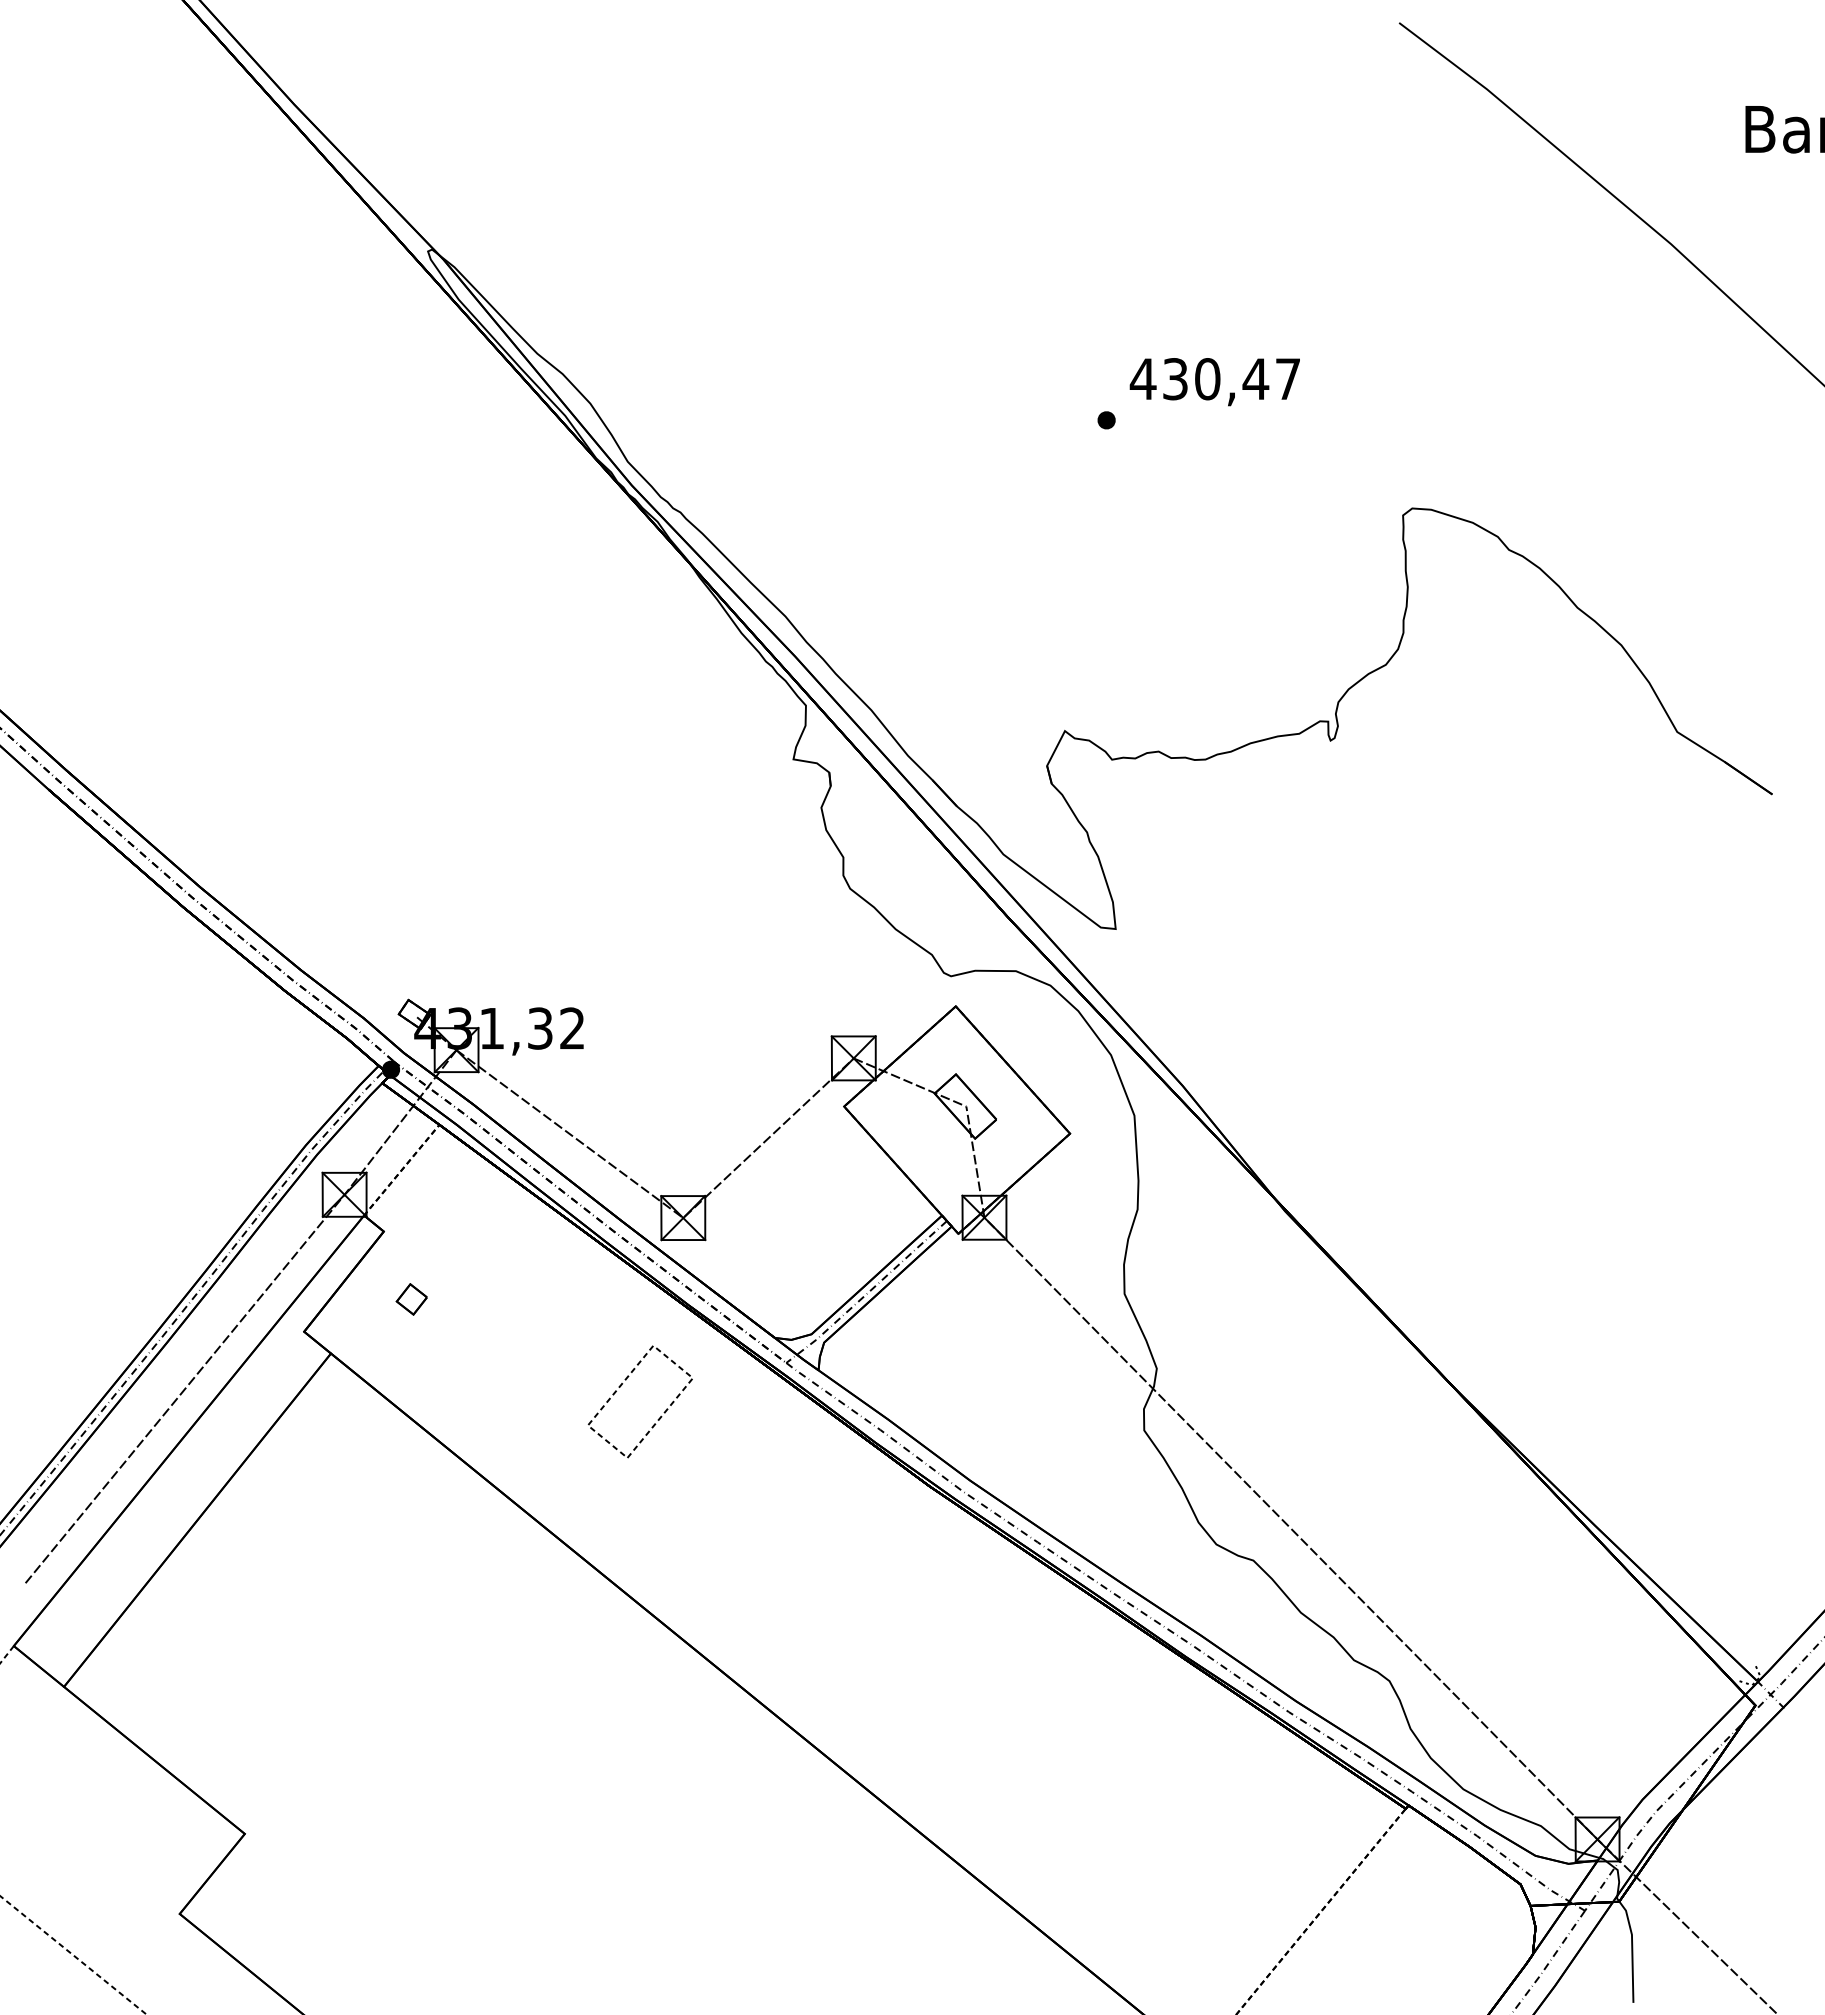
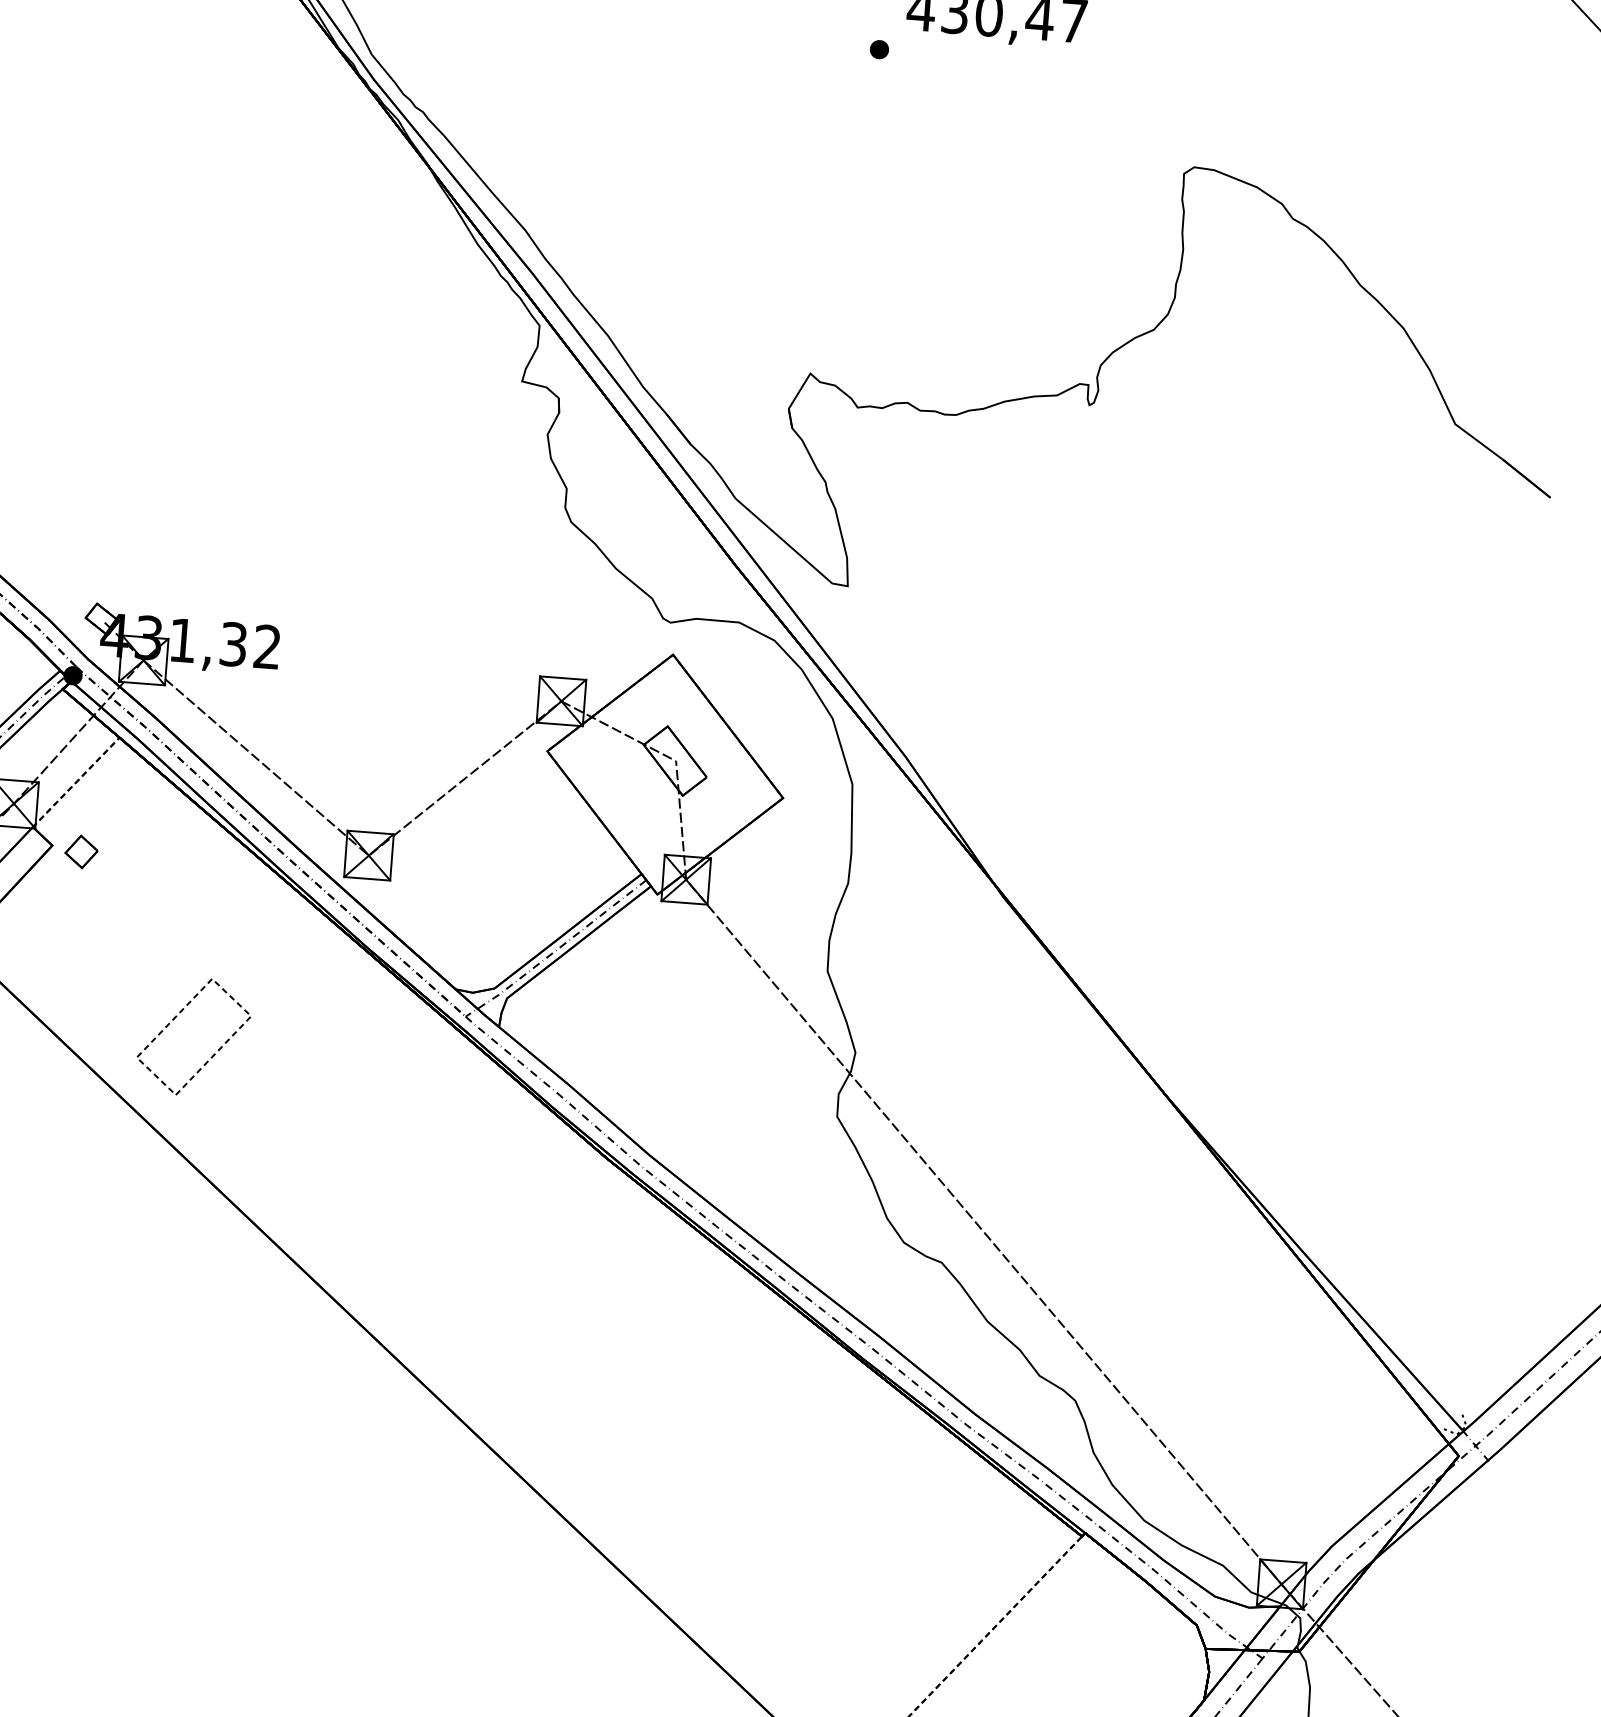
part: (411, 1299) -> (81, 851), moved
part: (622, 1385) -> (176, 1018), moved

